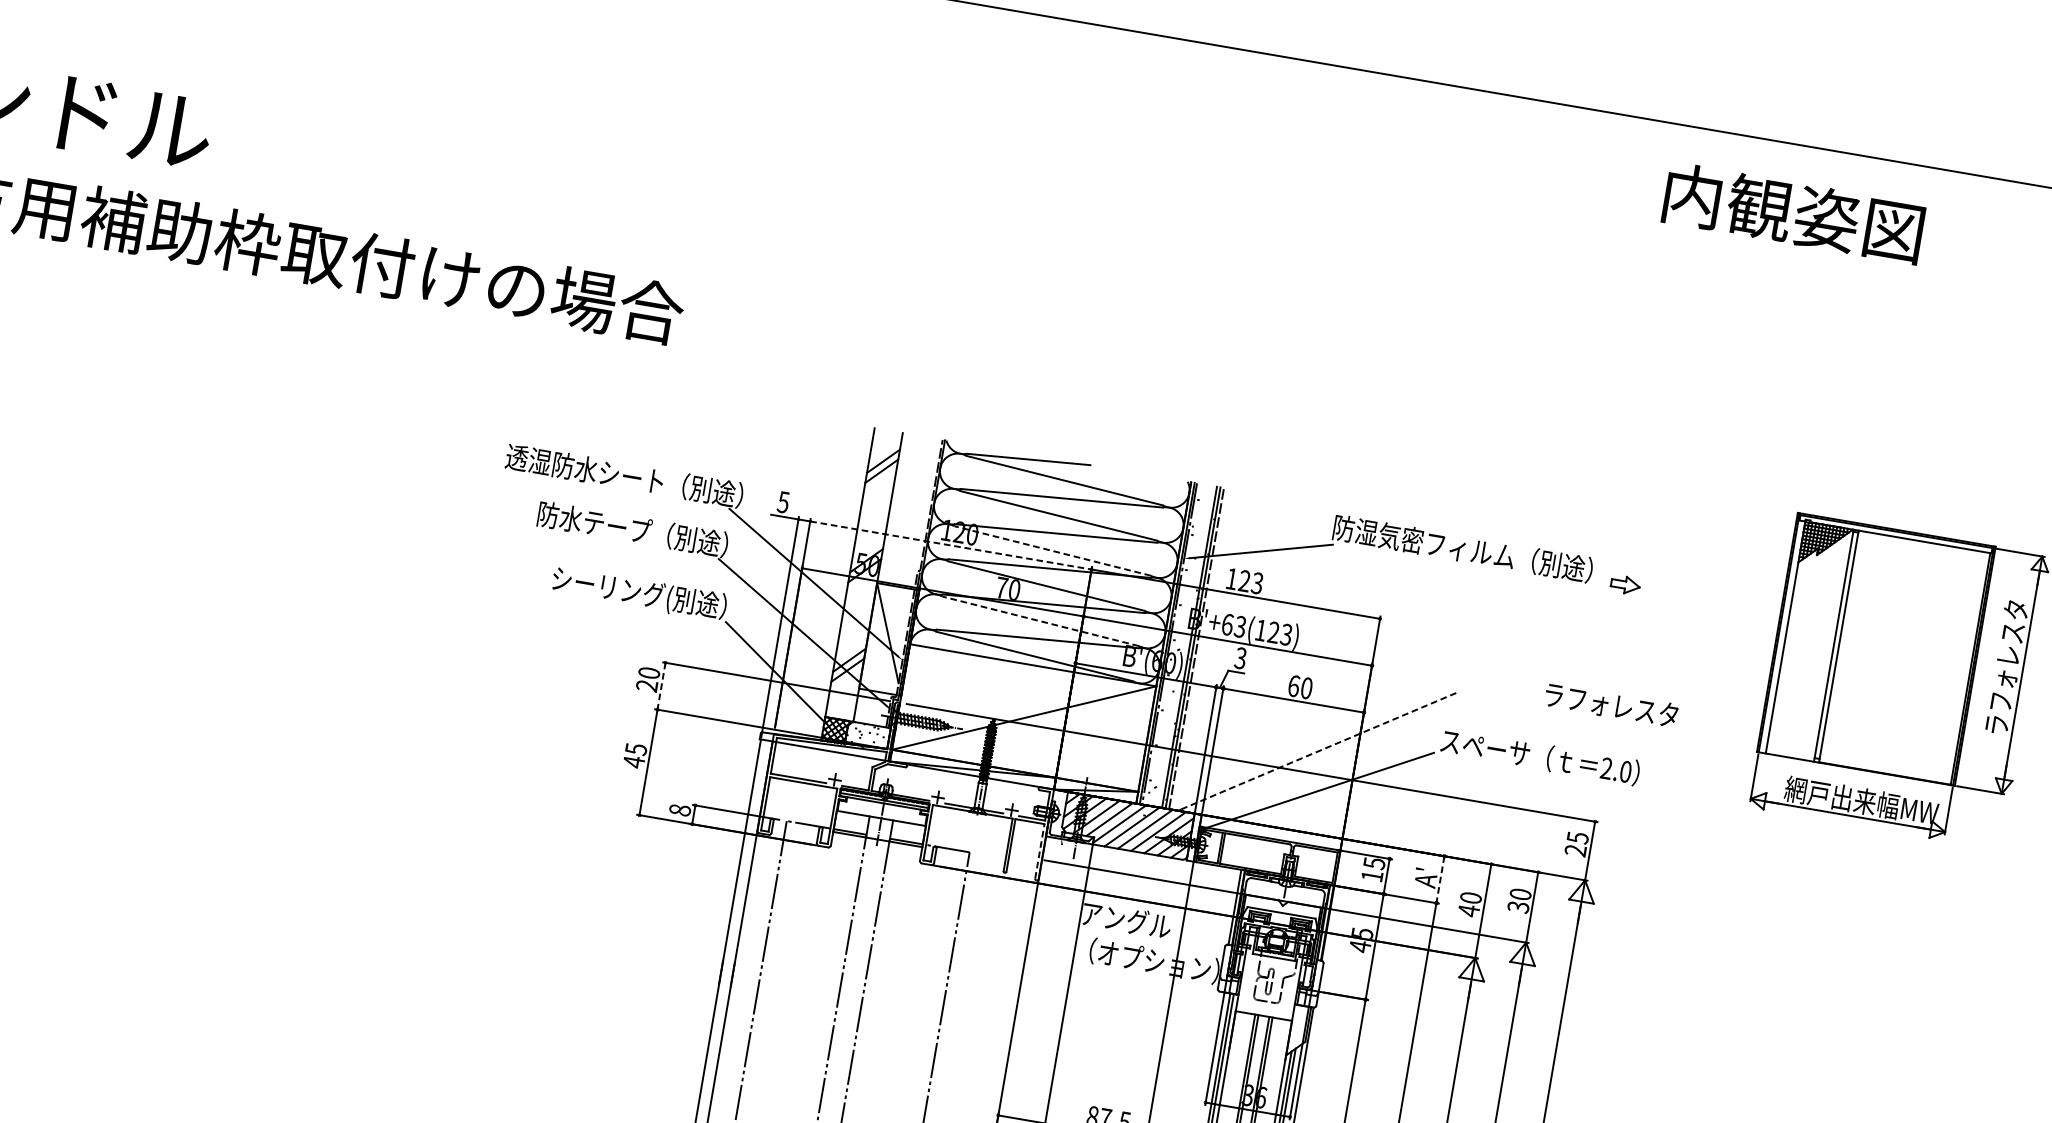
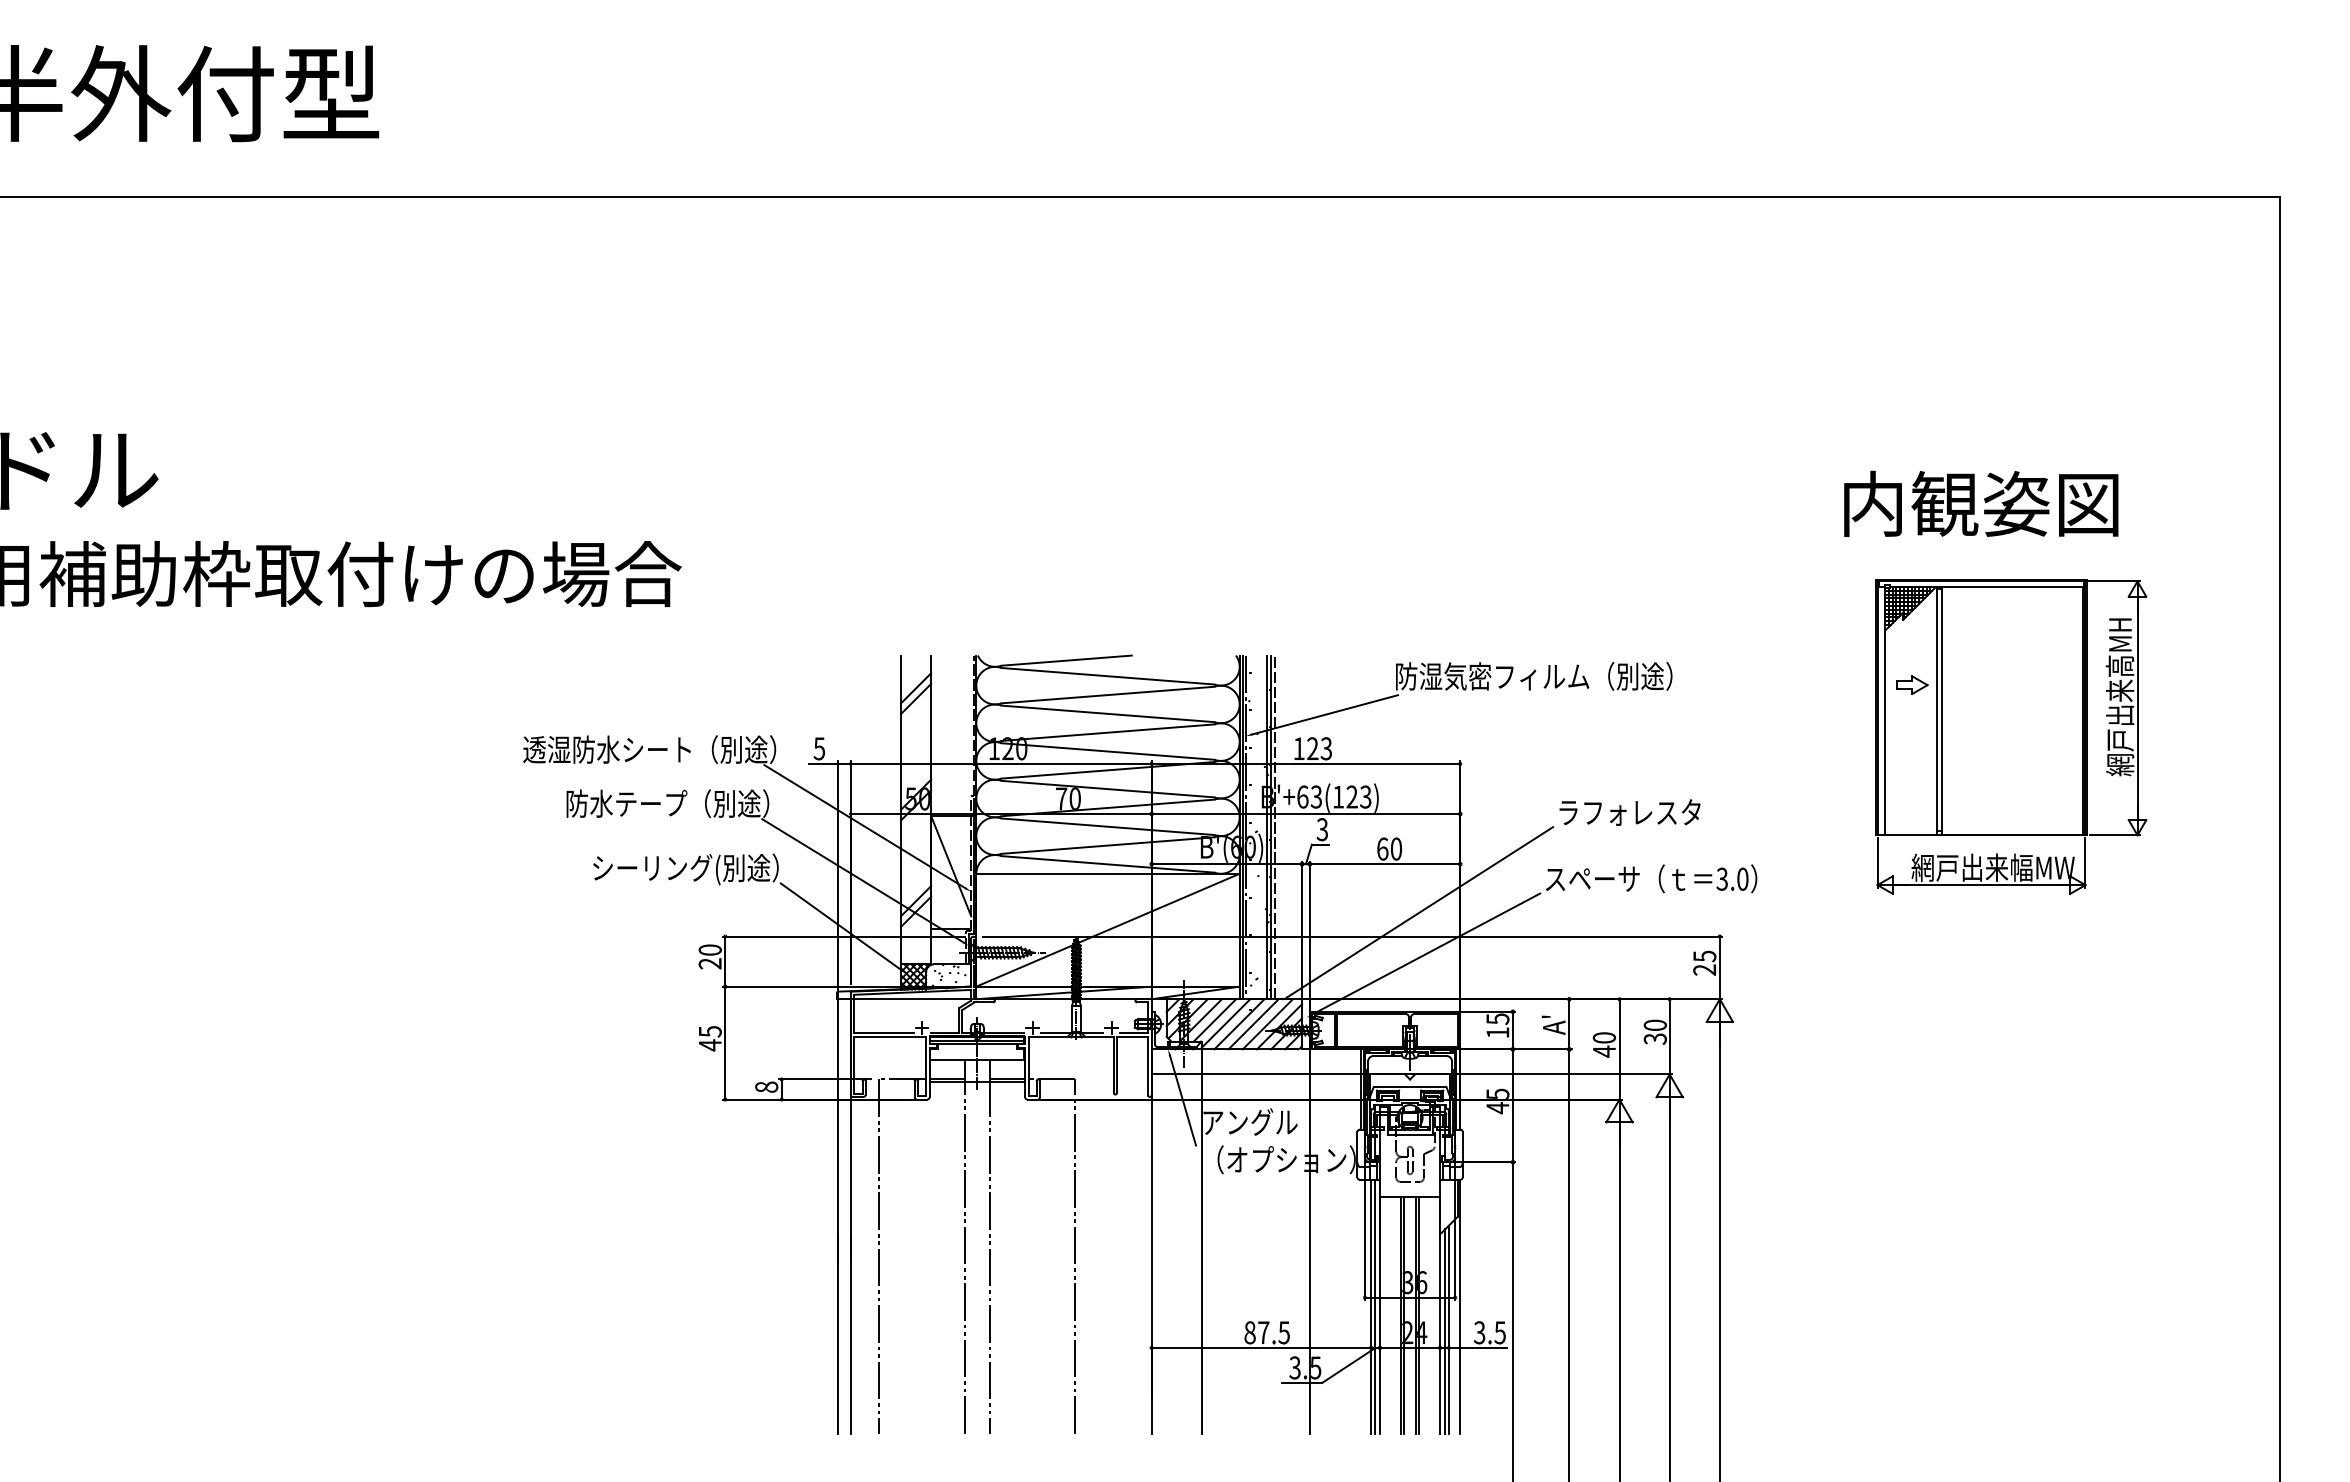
text: (1794, 213) -> (1981, 503), moved
line: (951, 545) -> (1001, 763), dashed -> solid
line: (1053, 551) -> (1108, 751), dashed -> solid
part: (1625, 584) -> (1912, 684), moved
line: (1041, 621) -> (1108, 826), dashed -> solid
text: (2006, 662) -> (2119, 697), ラフォレスタ -> 網戸出来高MH
line: (661, 687) -> (725, 962), dashed -> solid
text: (1610, 705) -> (1629, 812), moved
line: (1319, 751) -> (1420, 912), dashed -> solid
text: (1605, 768) -> (1721, 879), 2.0 -> 3.0
line: (1039, 850) -> (1147, 1065), dashed -> solid
line: (1440, 879) -> (1569, 1024), dashed -> solid
line: (1066, 889) -> (1182, 1100), added

